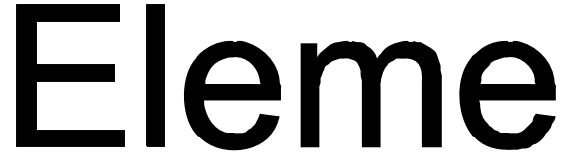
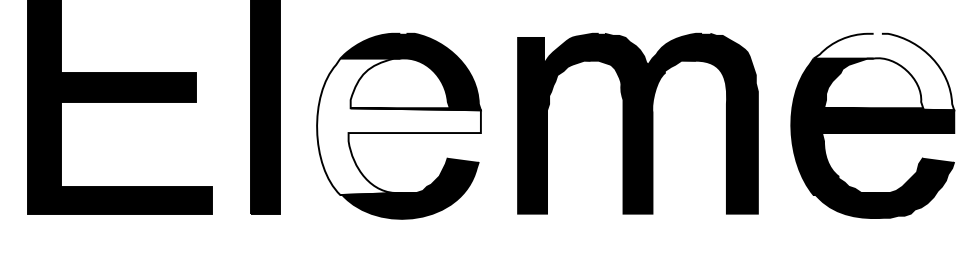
fill: (513, 63) -> (883, 71), removed
fill: (232, 95) -> (399, 126), removed

